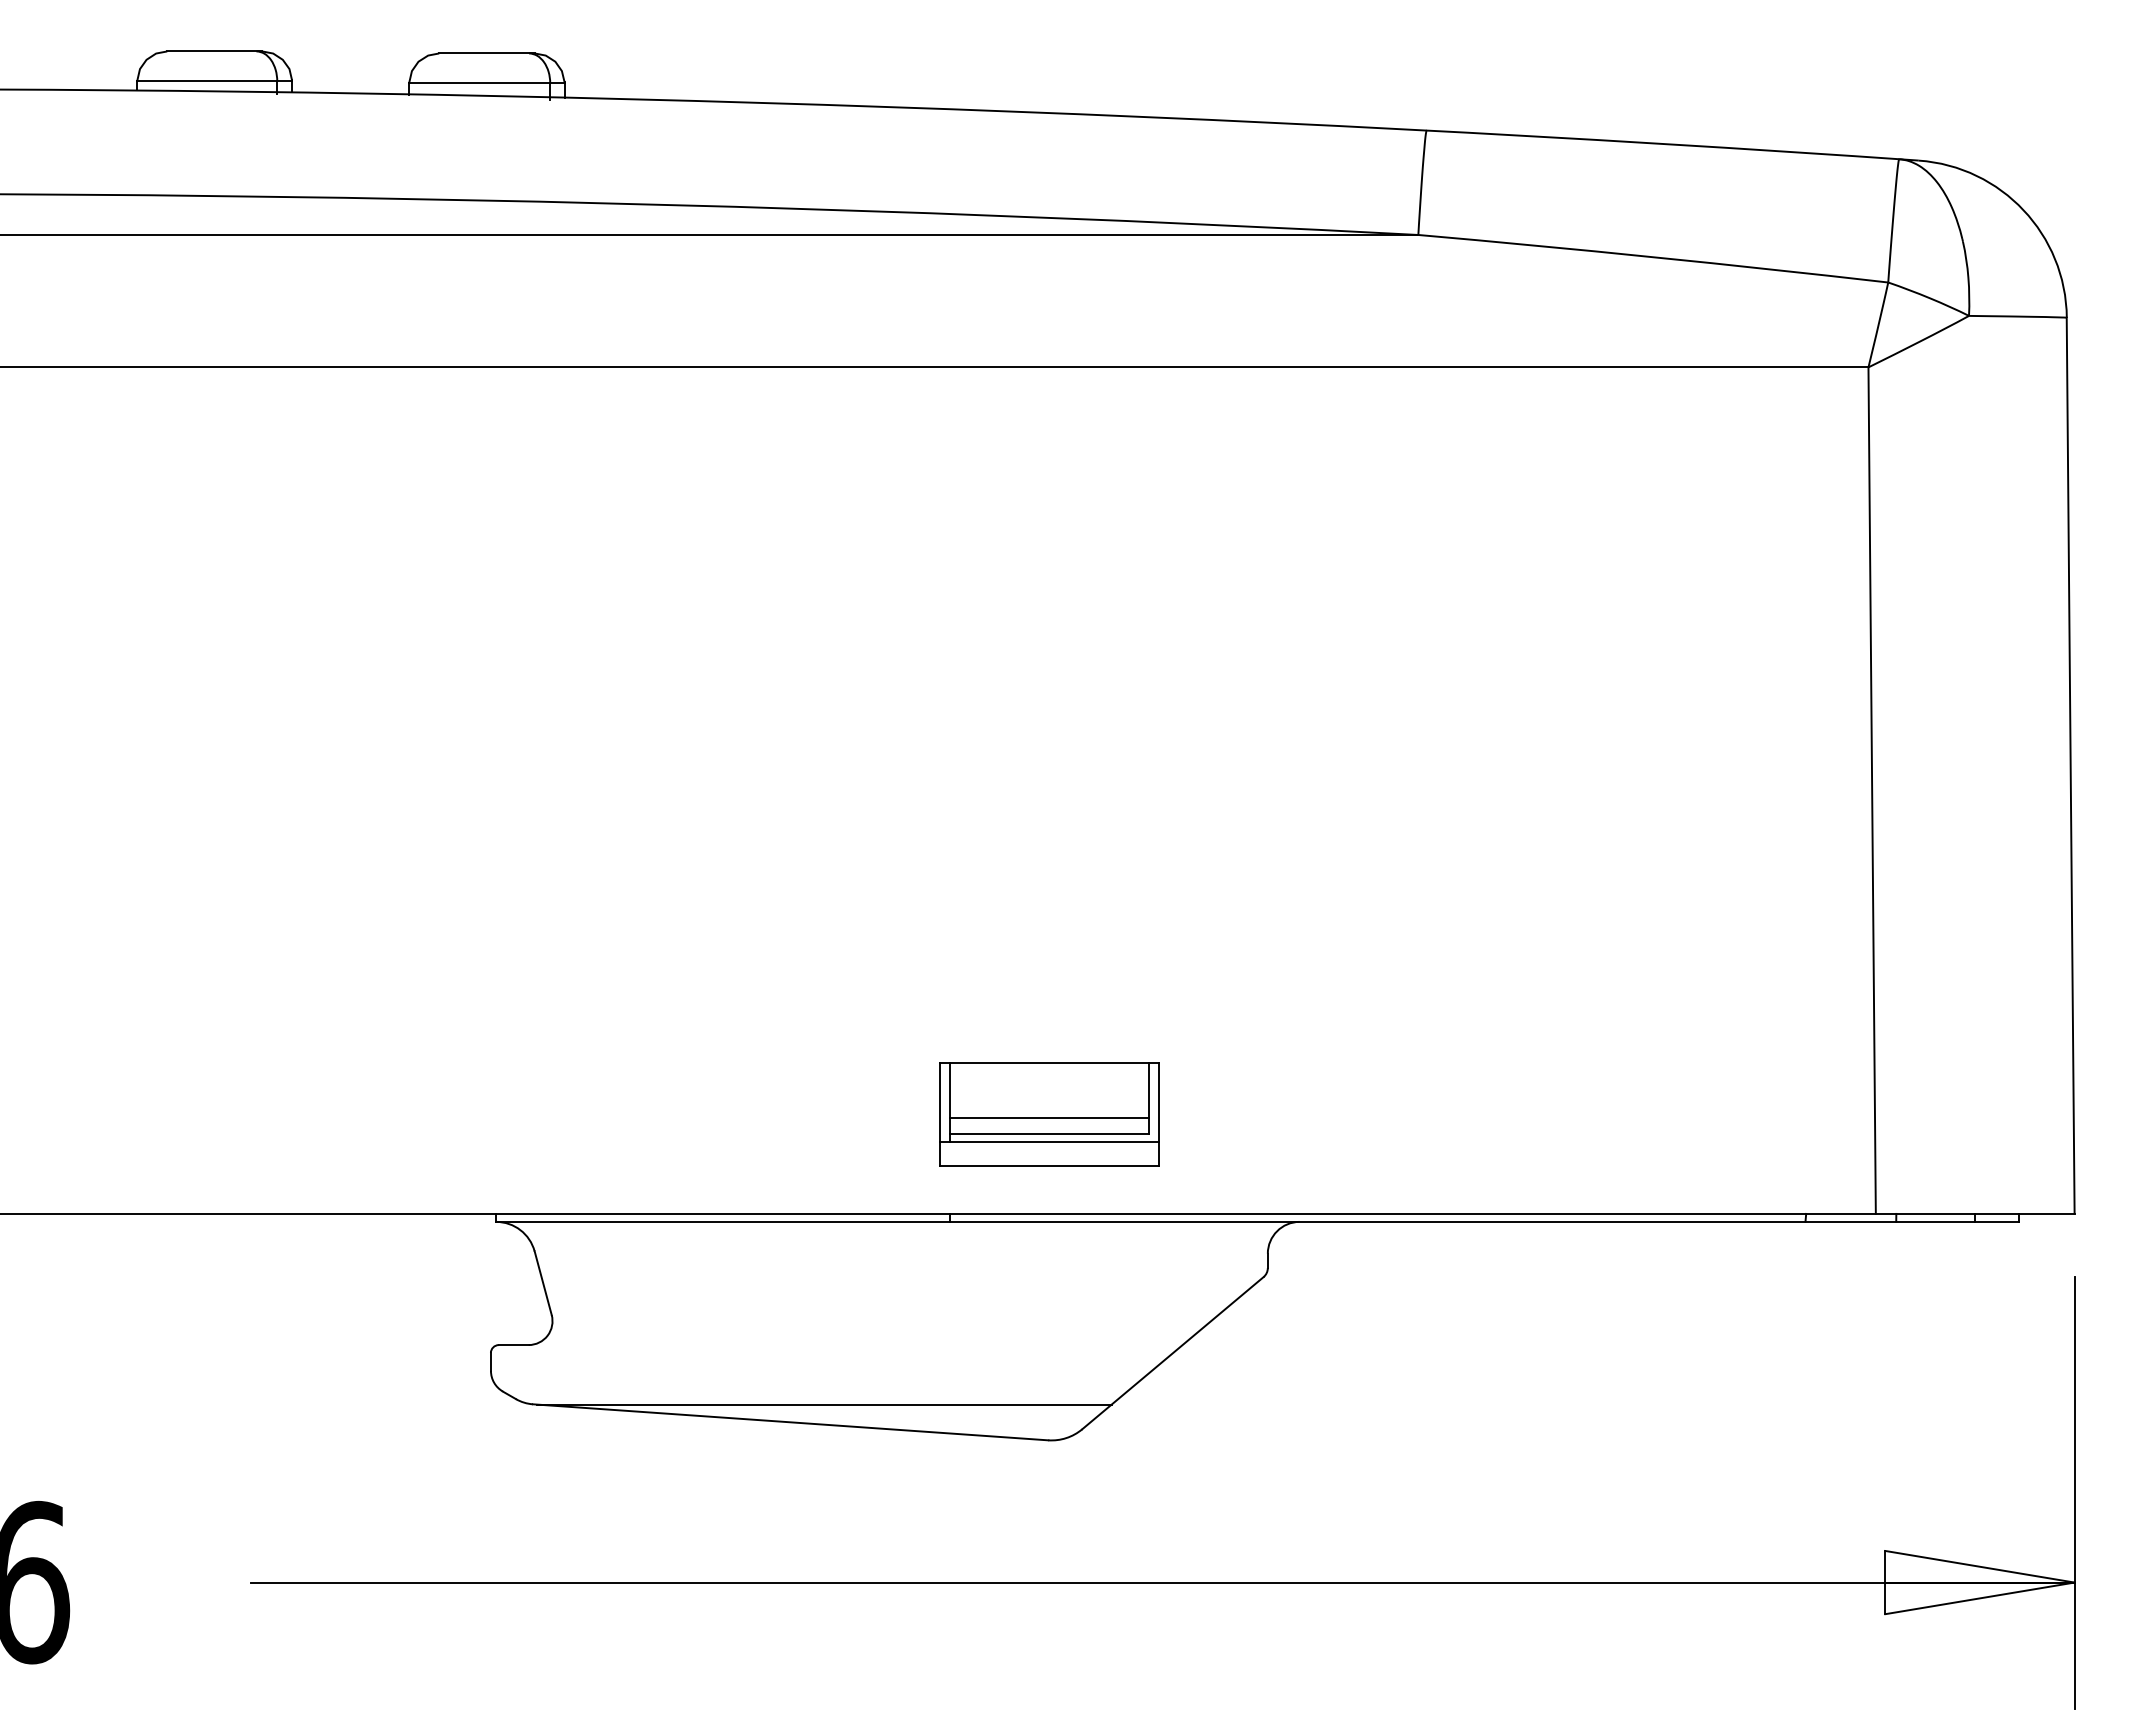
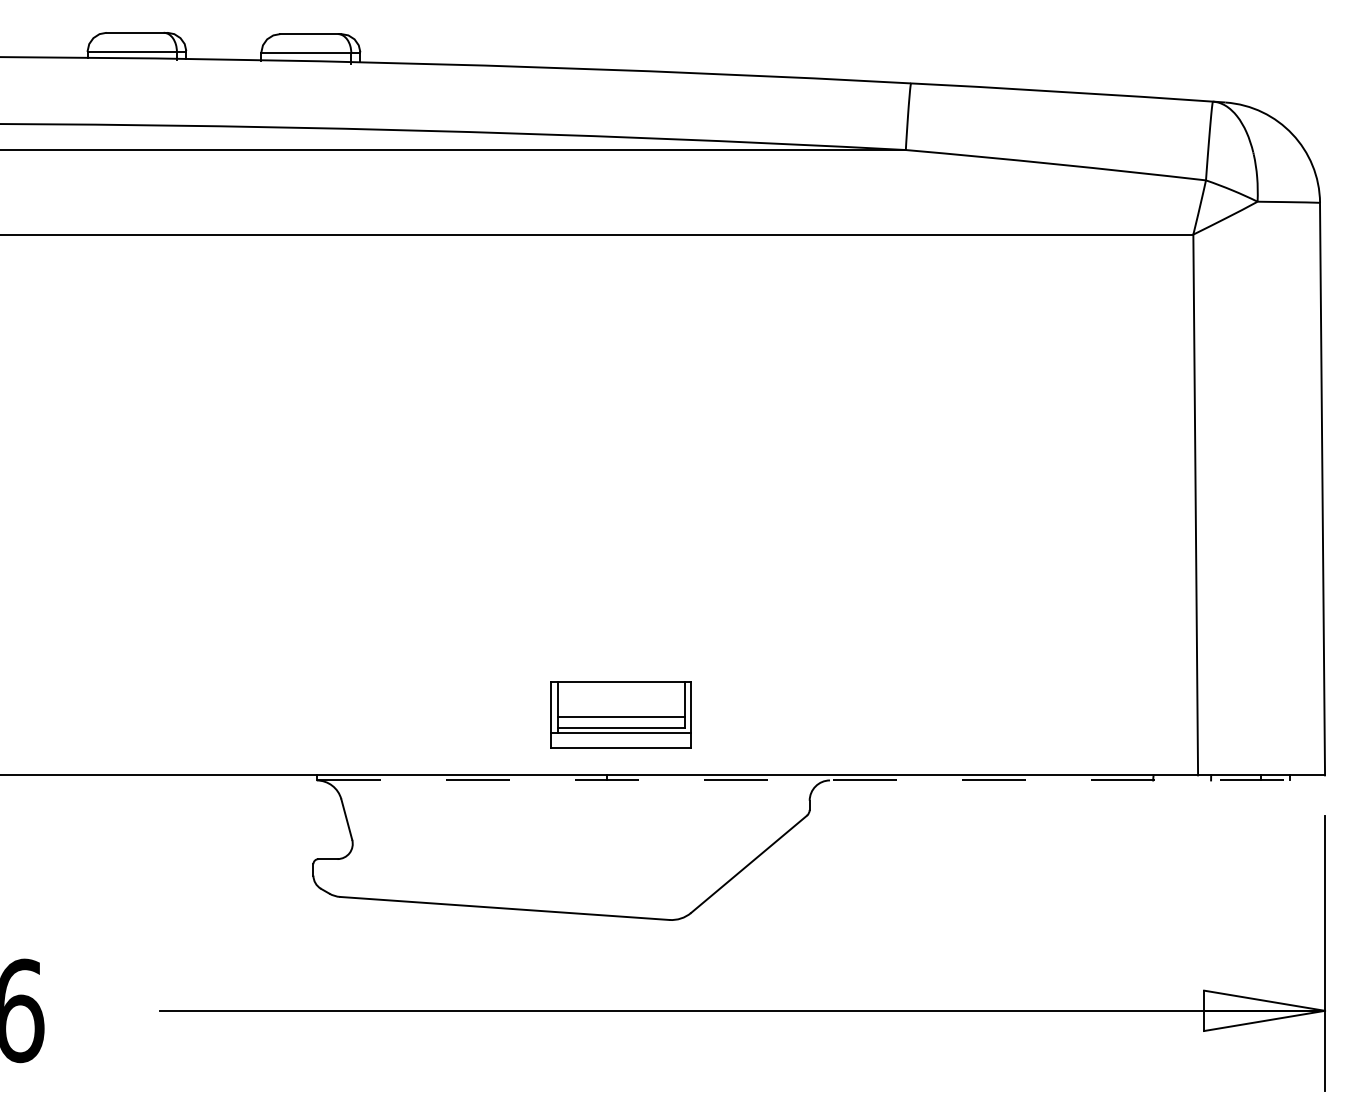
part: (1048, 1113) -> (620, 714), moved
line: (1258, 1221) -> (803, 780), solid -> dashed
line: (824, 1405) -> (526, 897), removed

